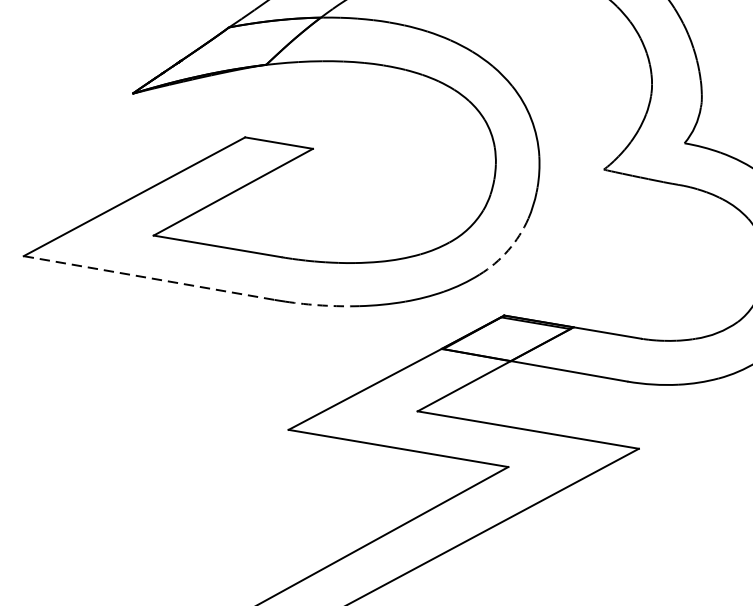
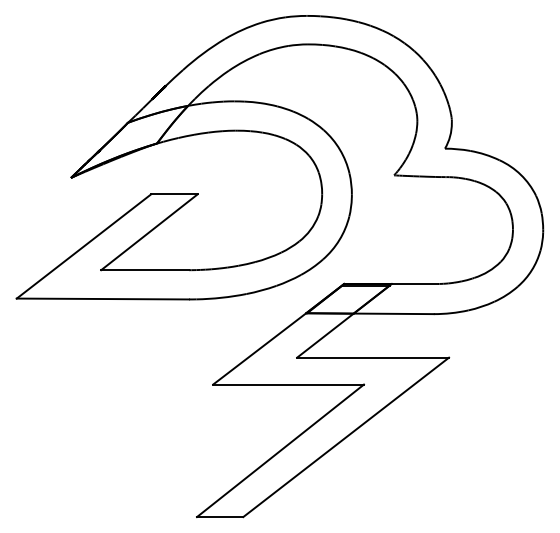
arc: (508, 251) -> (339, 240), dashed -> solid
line: (149, 278) -> (103, 299), dashed -> solid
arc: (322, 305) -> (221, 297), dashed -> solid

